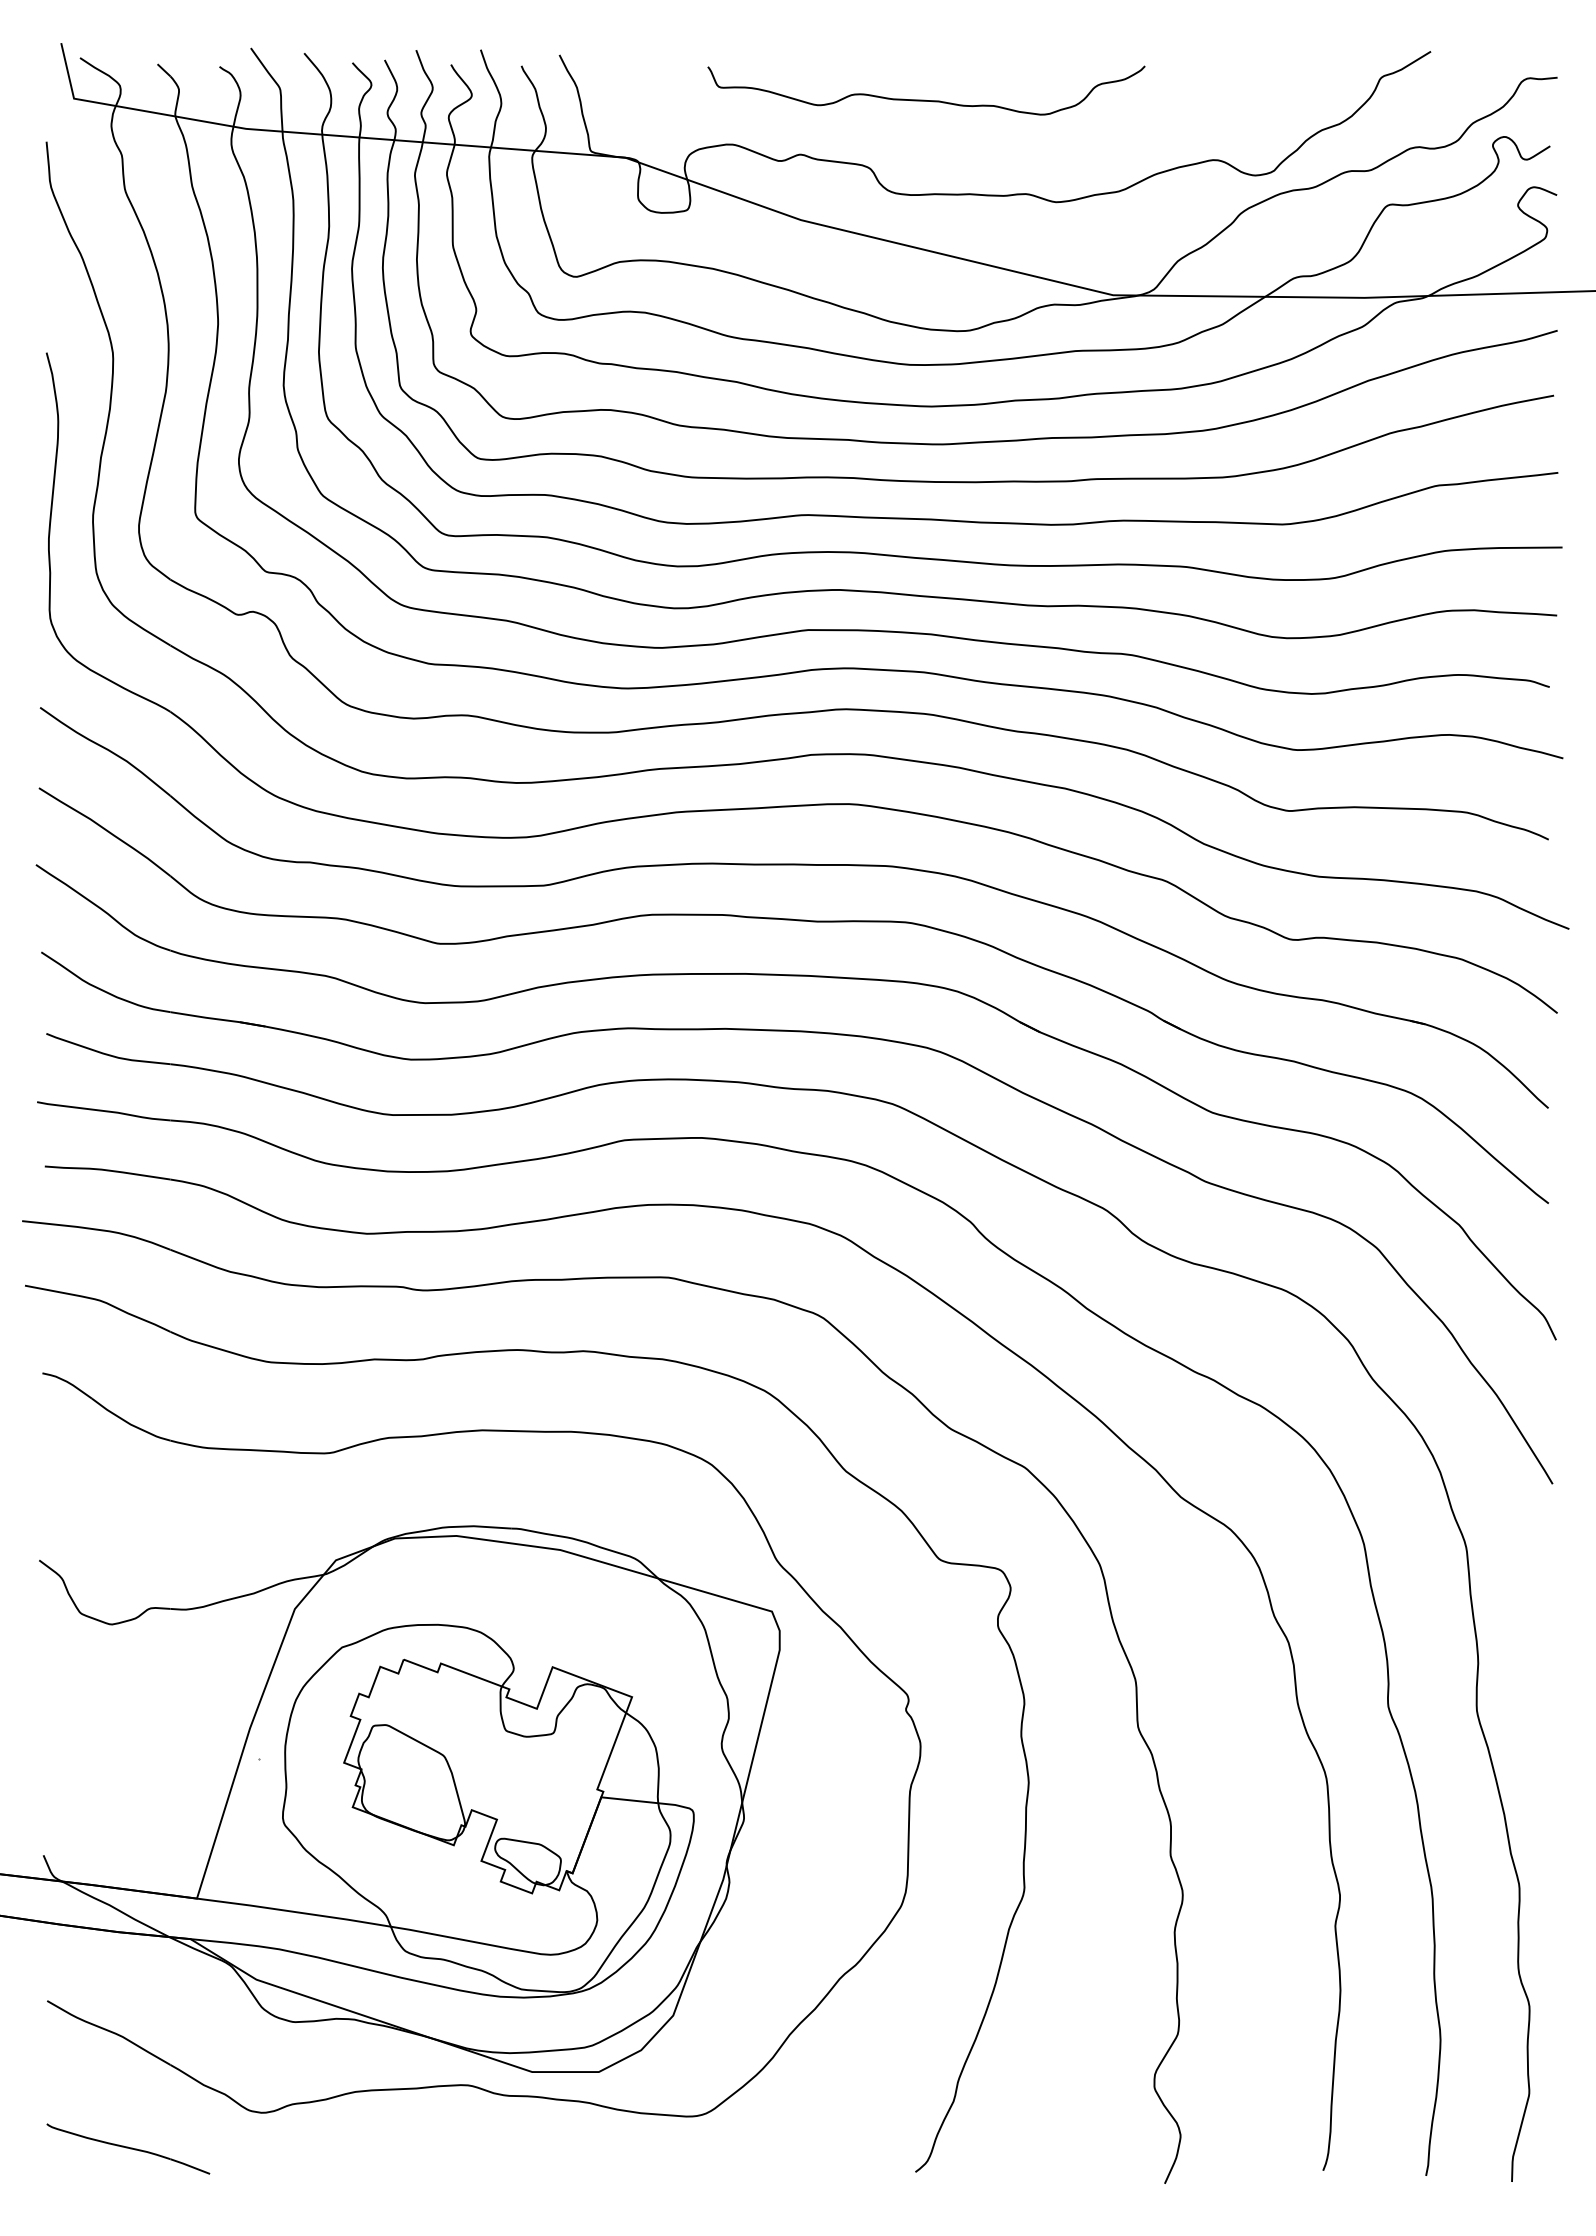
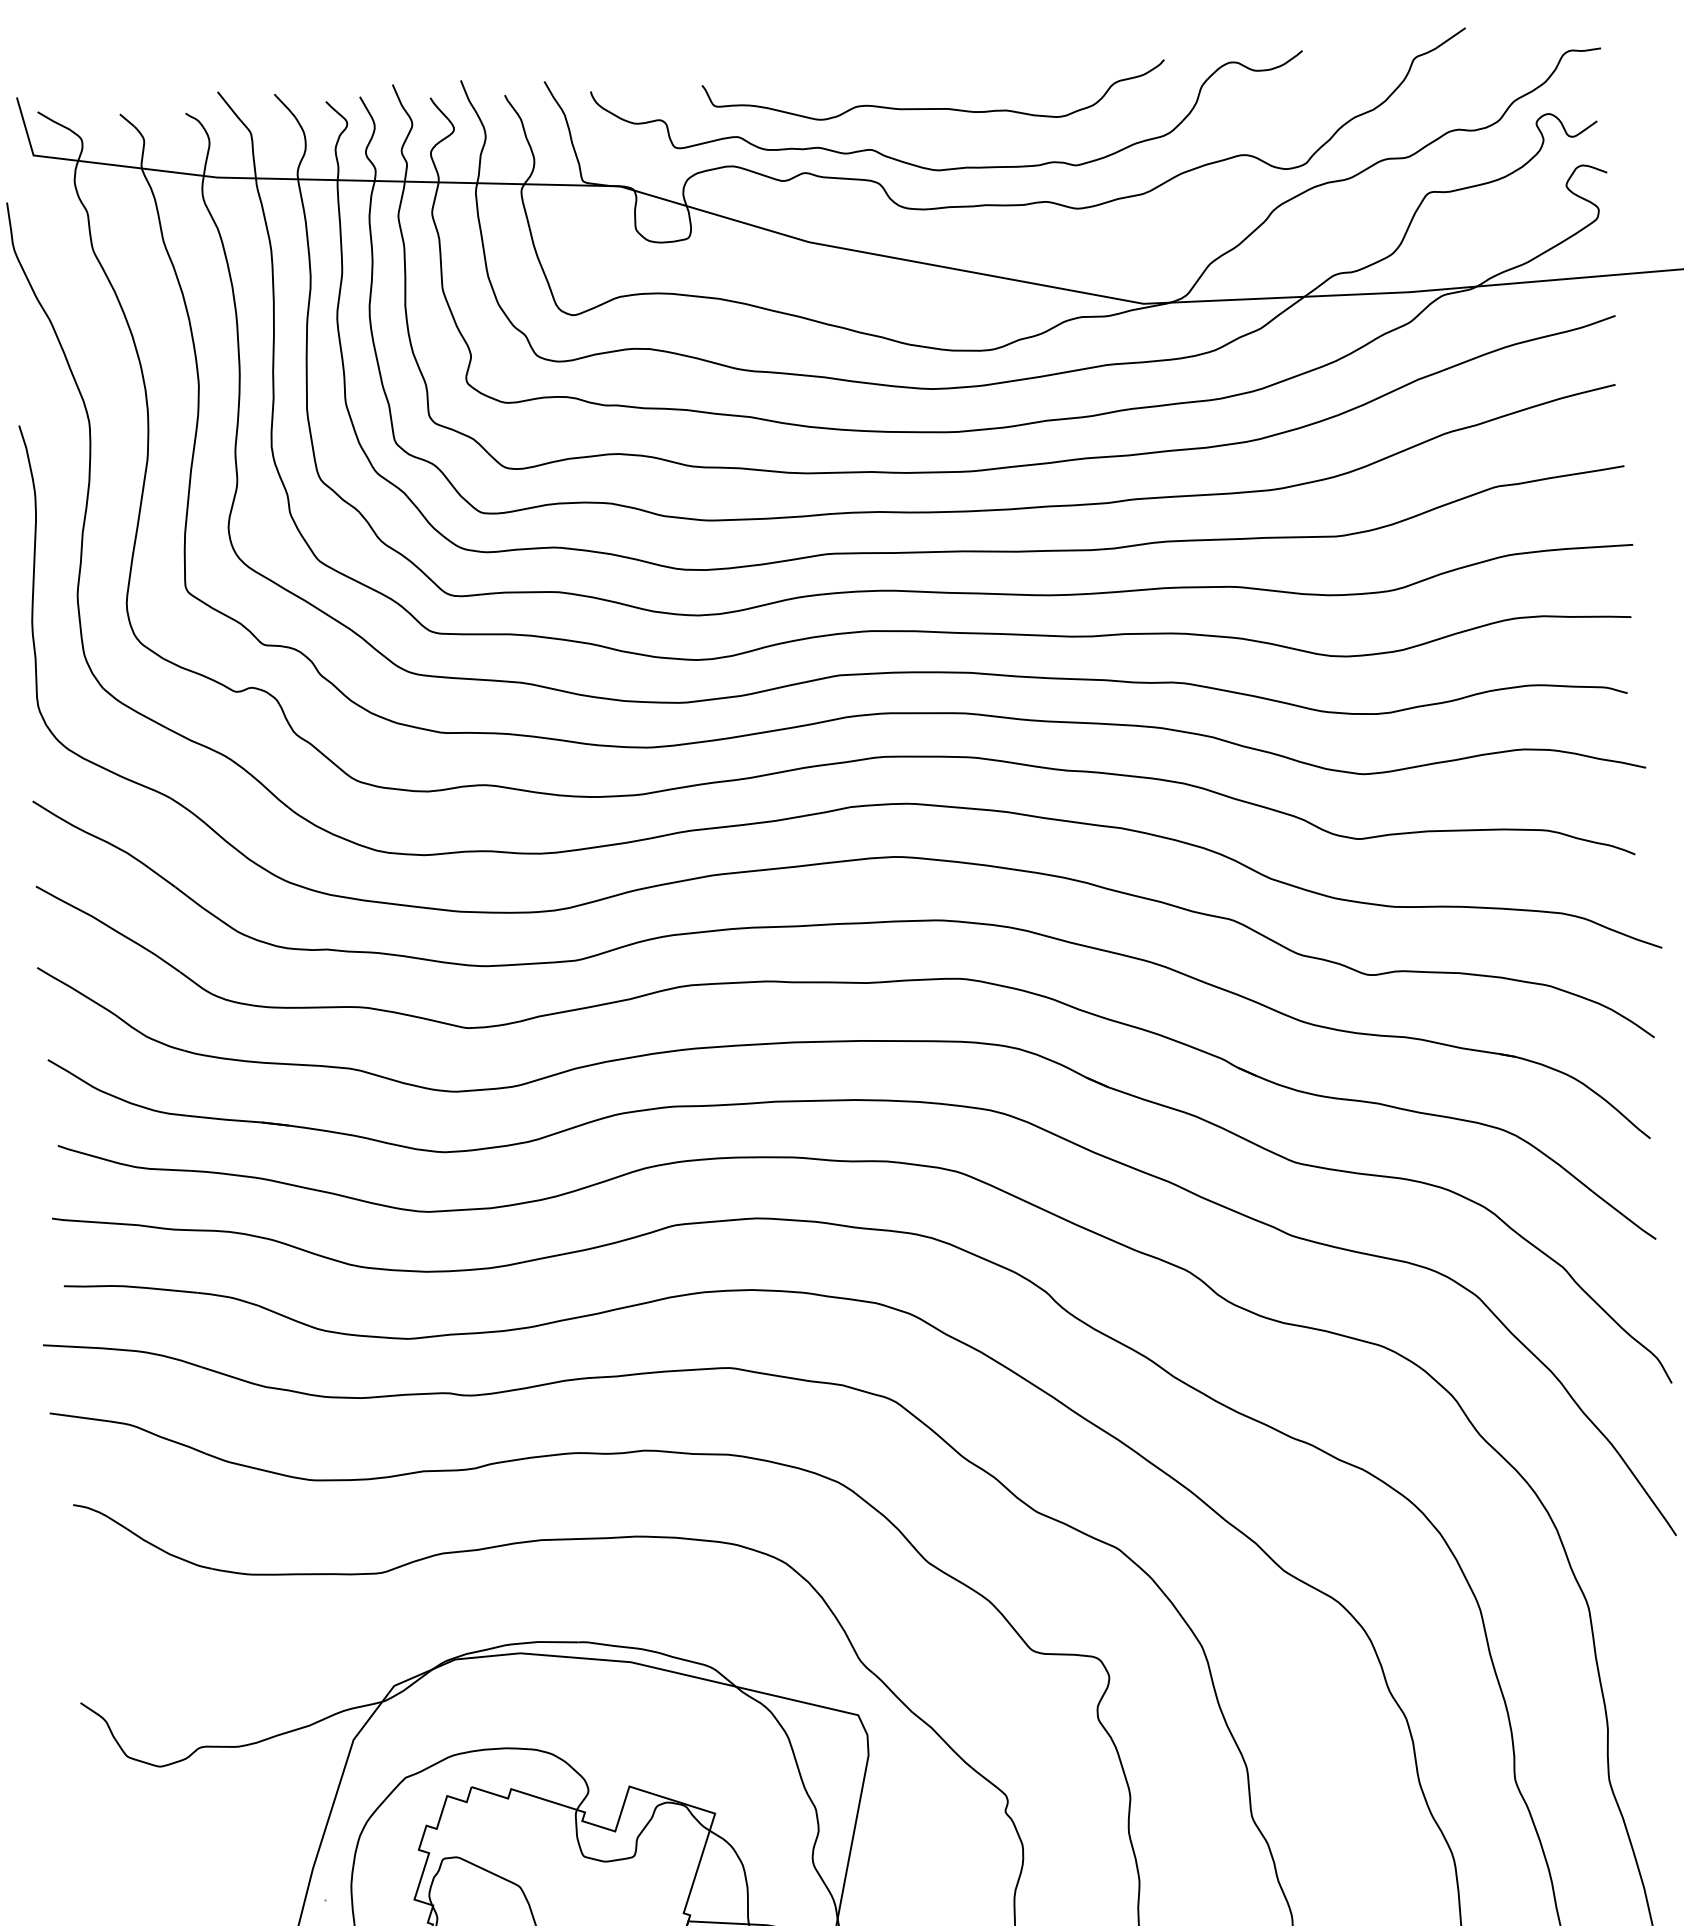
curve: (939, 157) -> (952, 168), added

